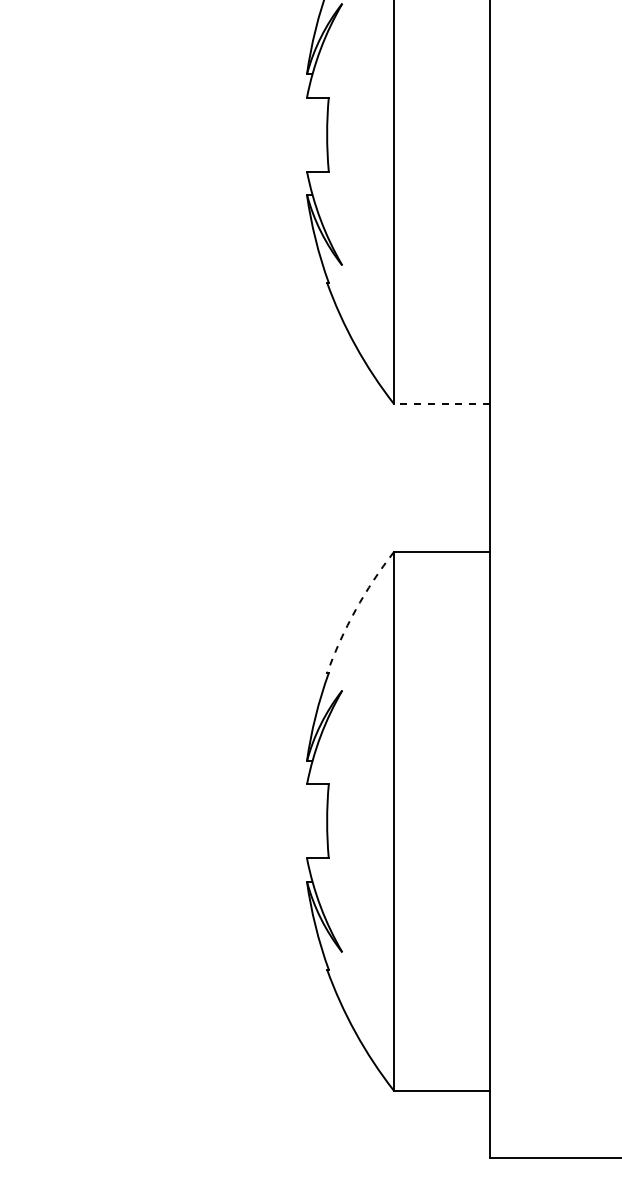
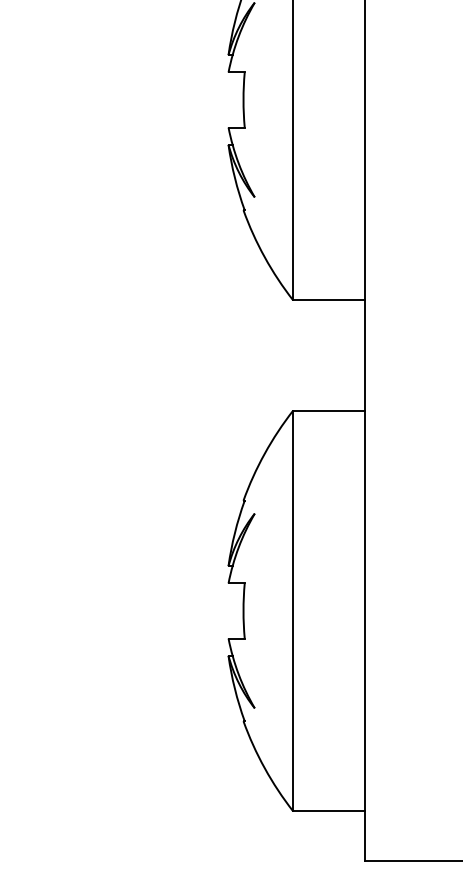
line: (441, 403) -> (328, 300), dashed -> solid
arc: (355, 610) -> (264, 454), dashed -> solid

